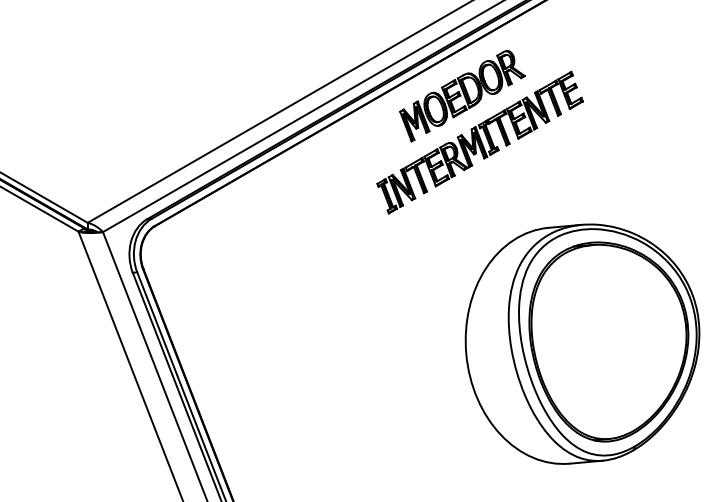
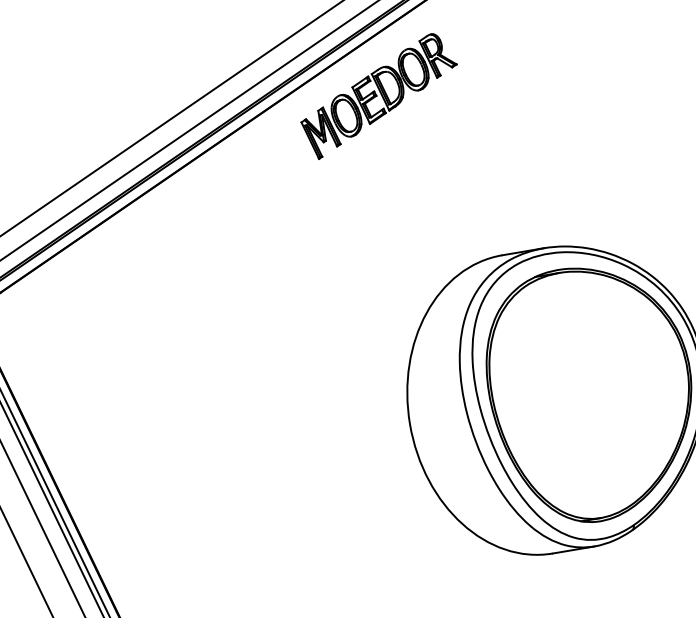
part: (479, 142) -> (405, 153), removed

